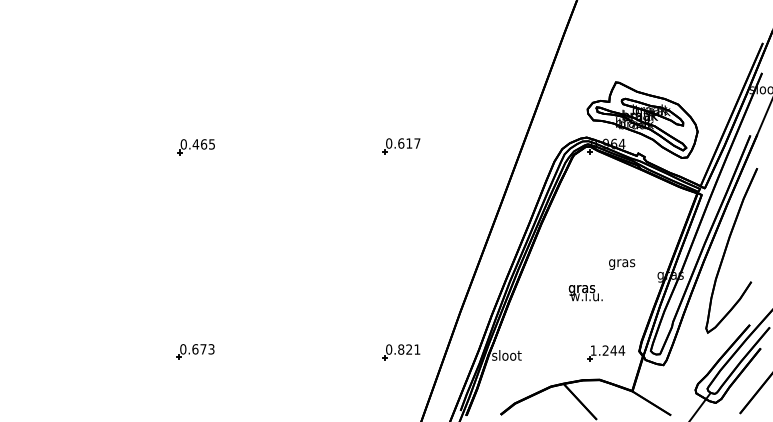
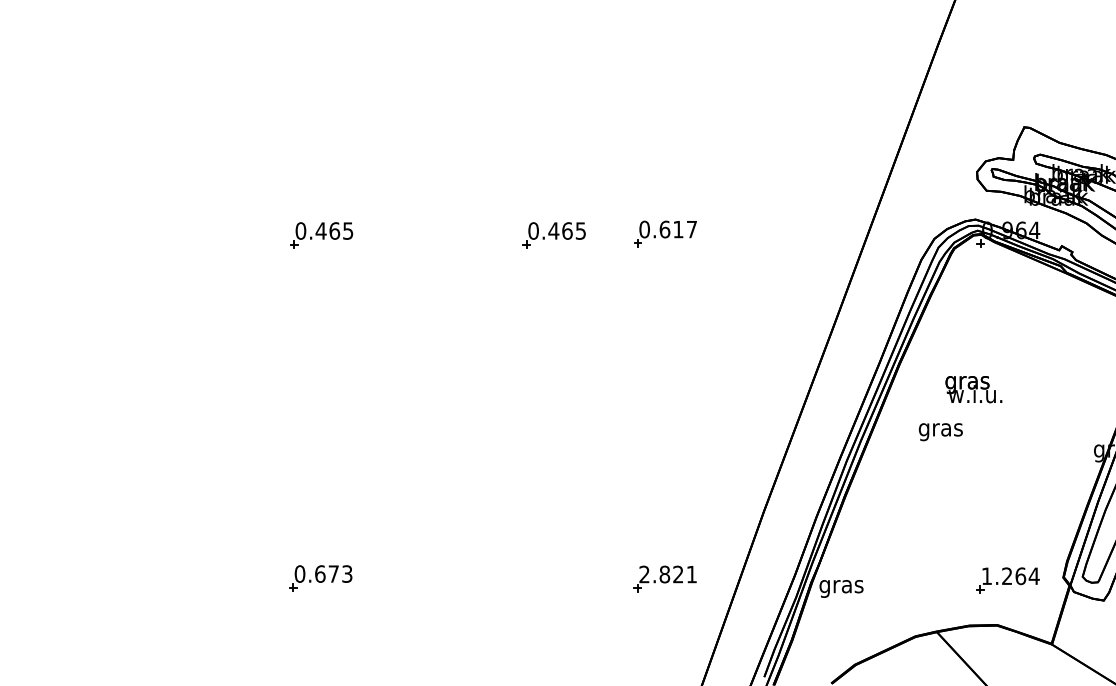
part: (334, 147) -> (553, 236), added
text: (622, 264) -> (941, 432), moved
text: (585, 293) -> (973, 390), moved
text: (389, 349) -> (645, 574), 0.821 -> 2.821
text: (613, 350) -> (1020, 576), 1.244 -> 1.264
text: (506, 356) -> (841, 586), sloot -> gras

